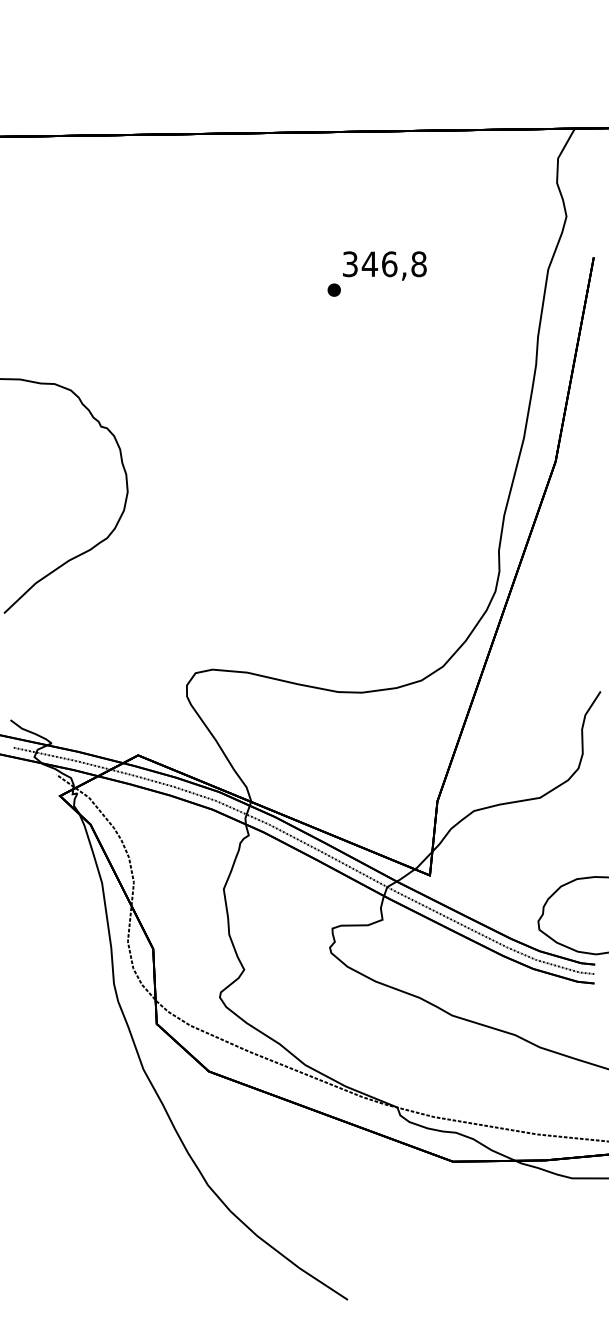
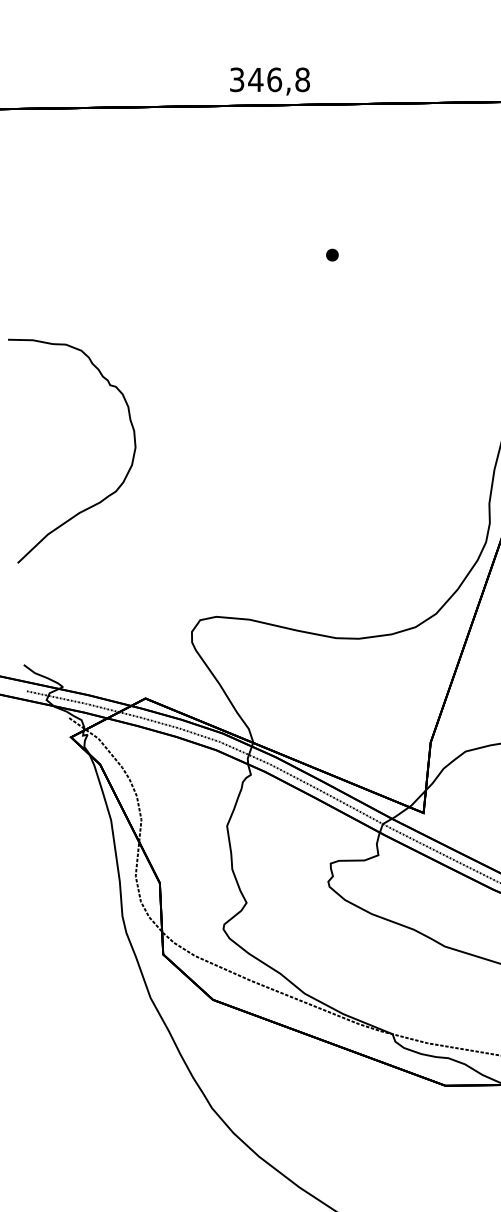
text: (384, 265) -> (269, 81), moved

